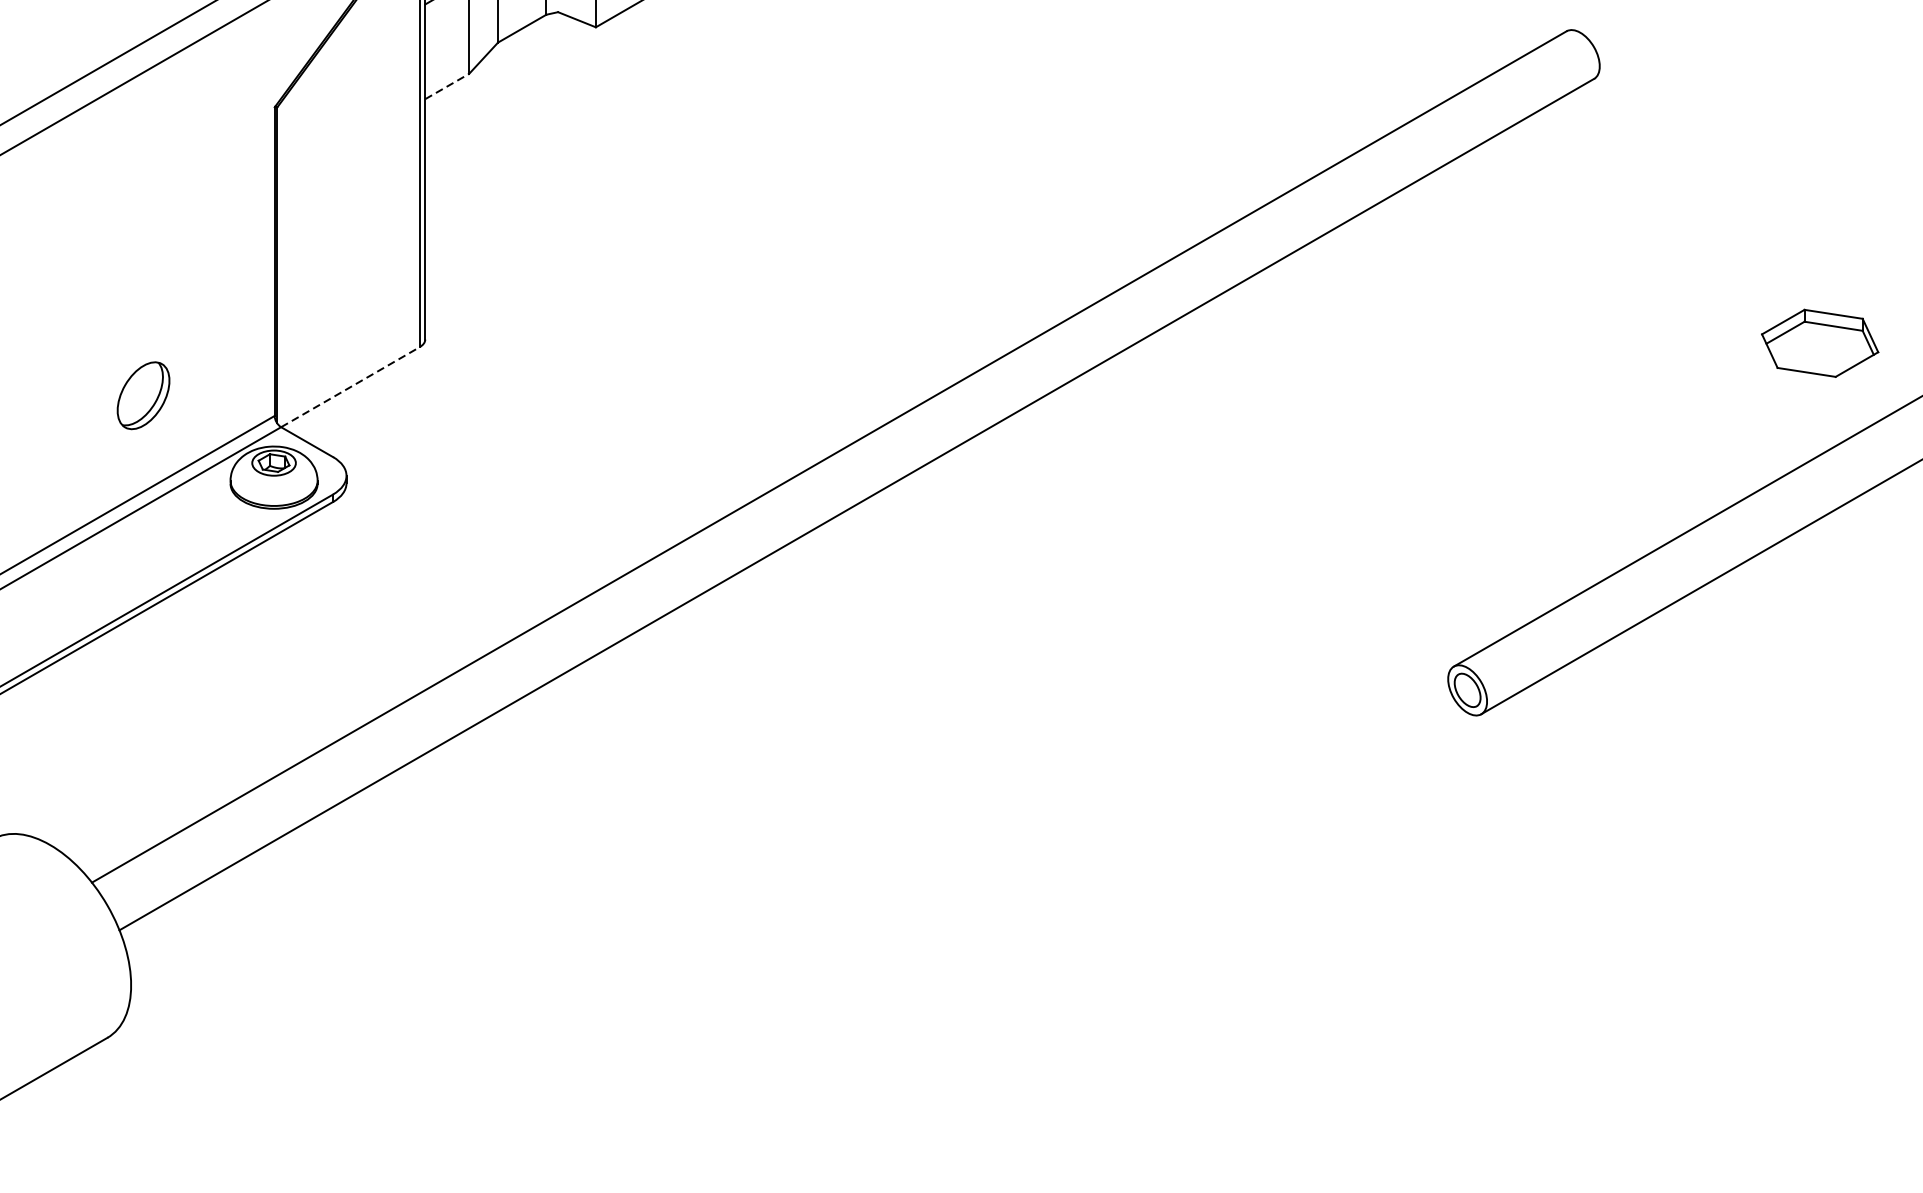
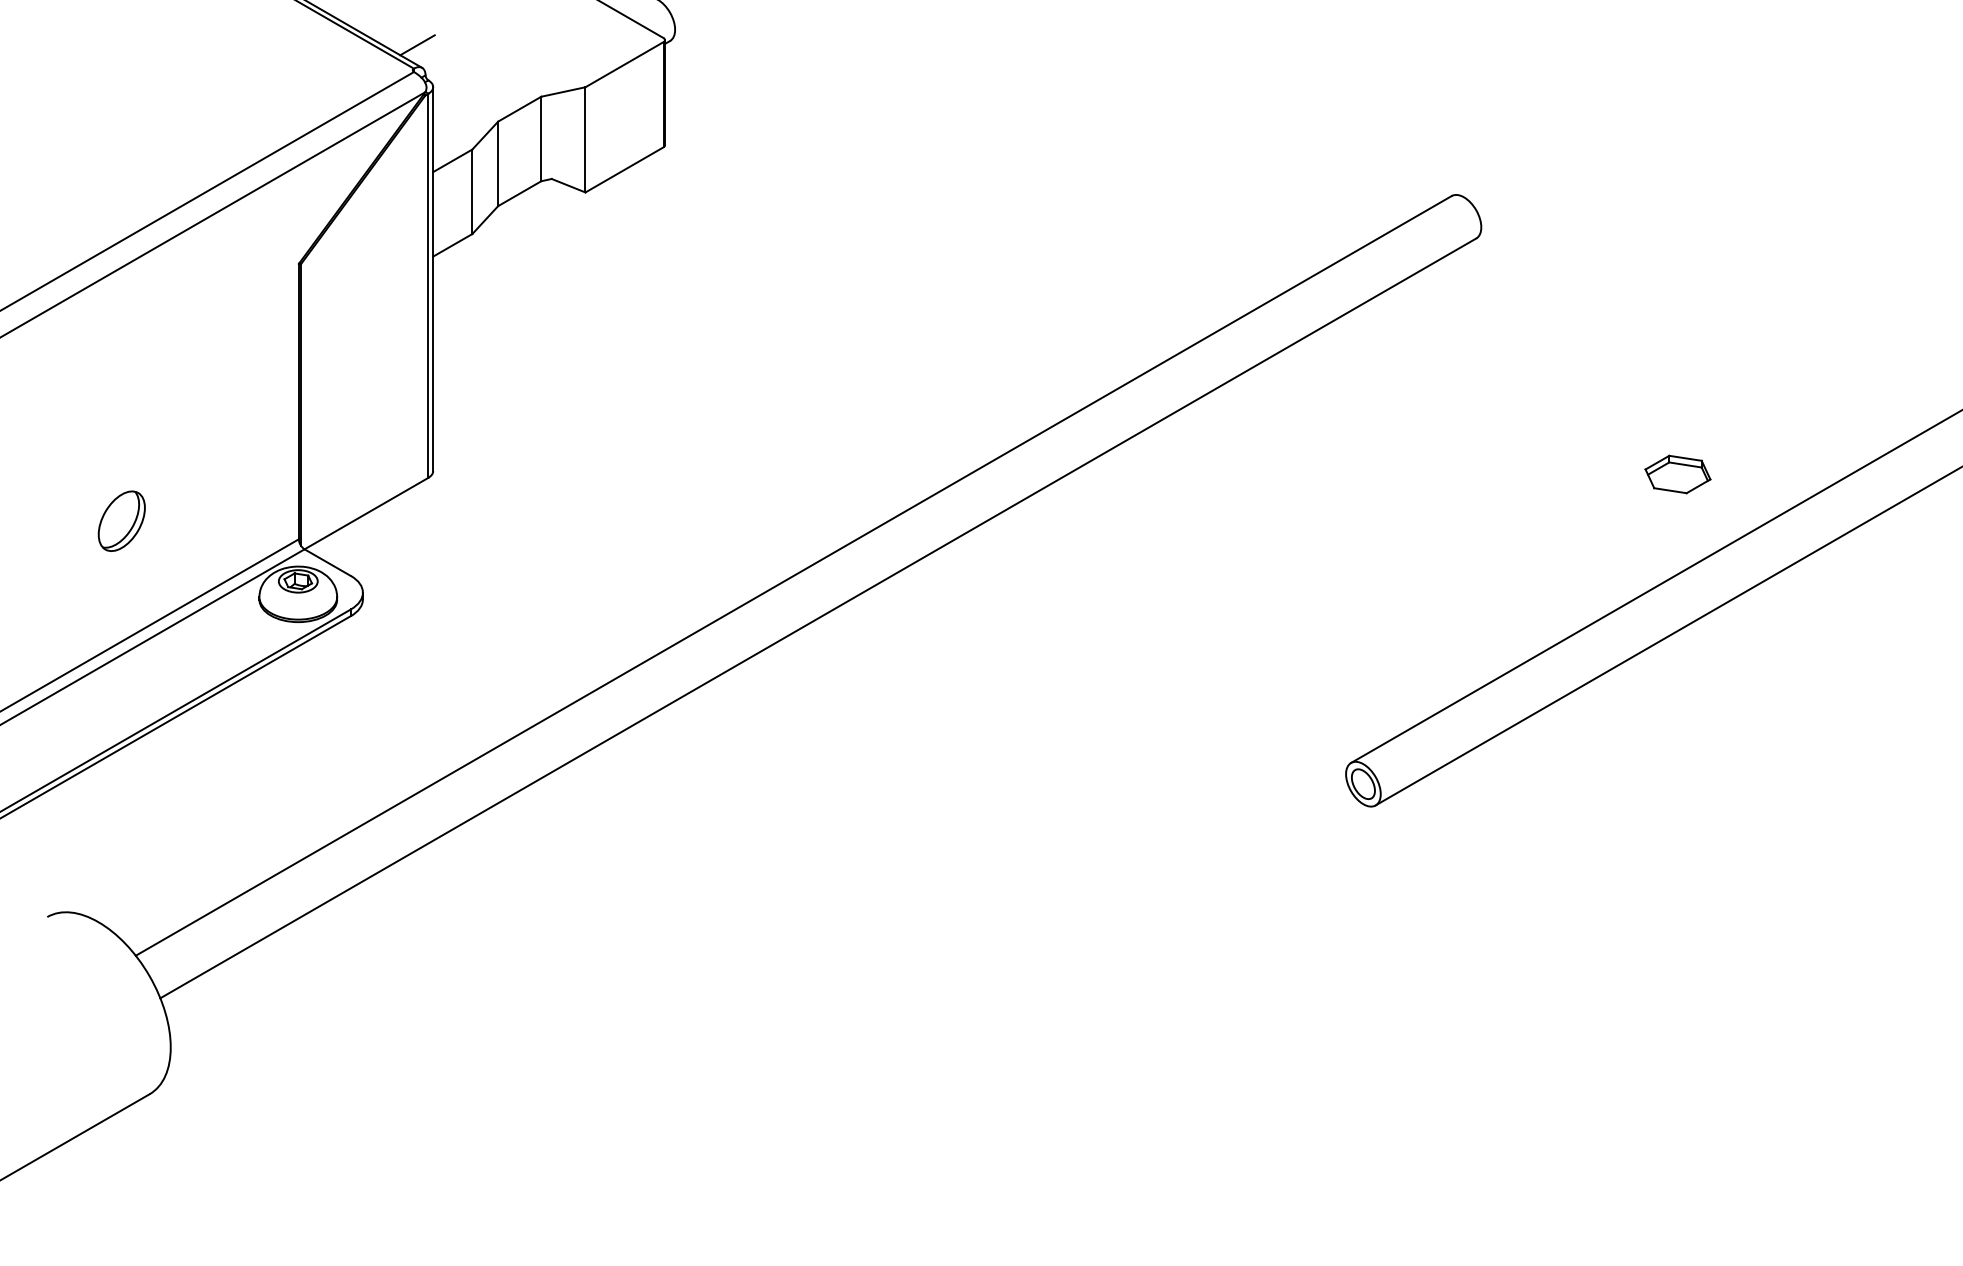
line: (446, 86) -> (452, 245), dashed -> solid
part: (1819, 343) -> (1677, 474), size x0.62
line: (350, 387) -> (366, 513), dashed -> solid
part: (143, 394) -> (121, 520), moved

